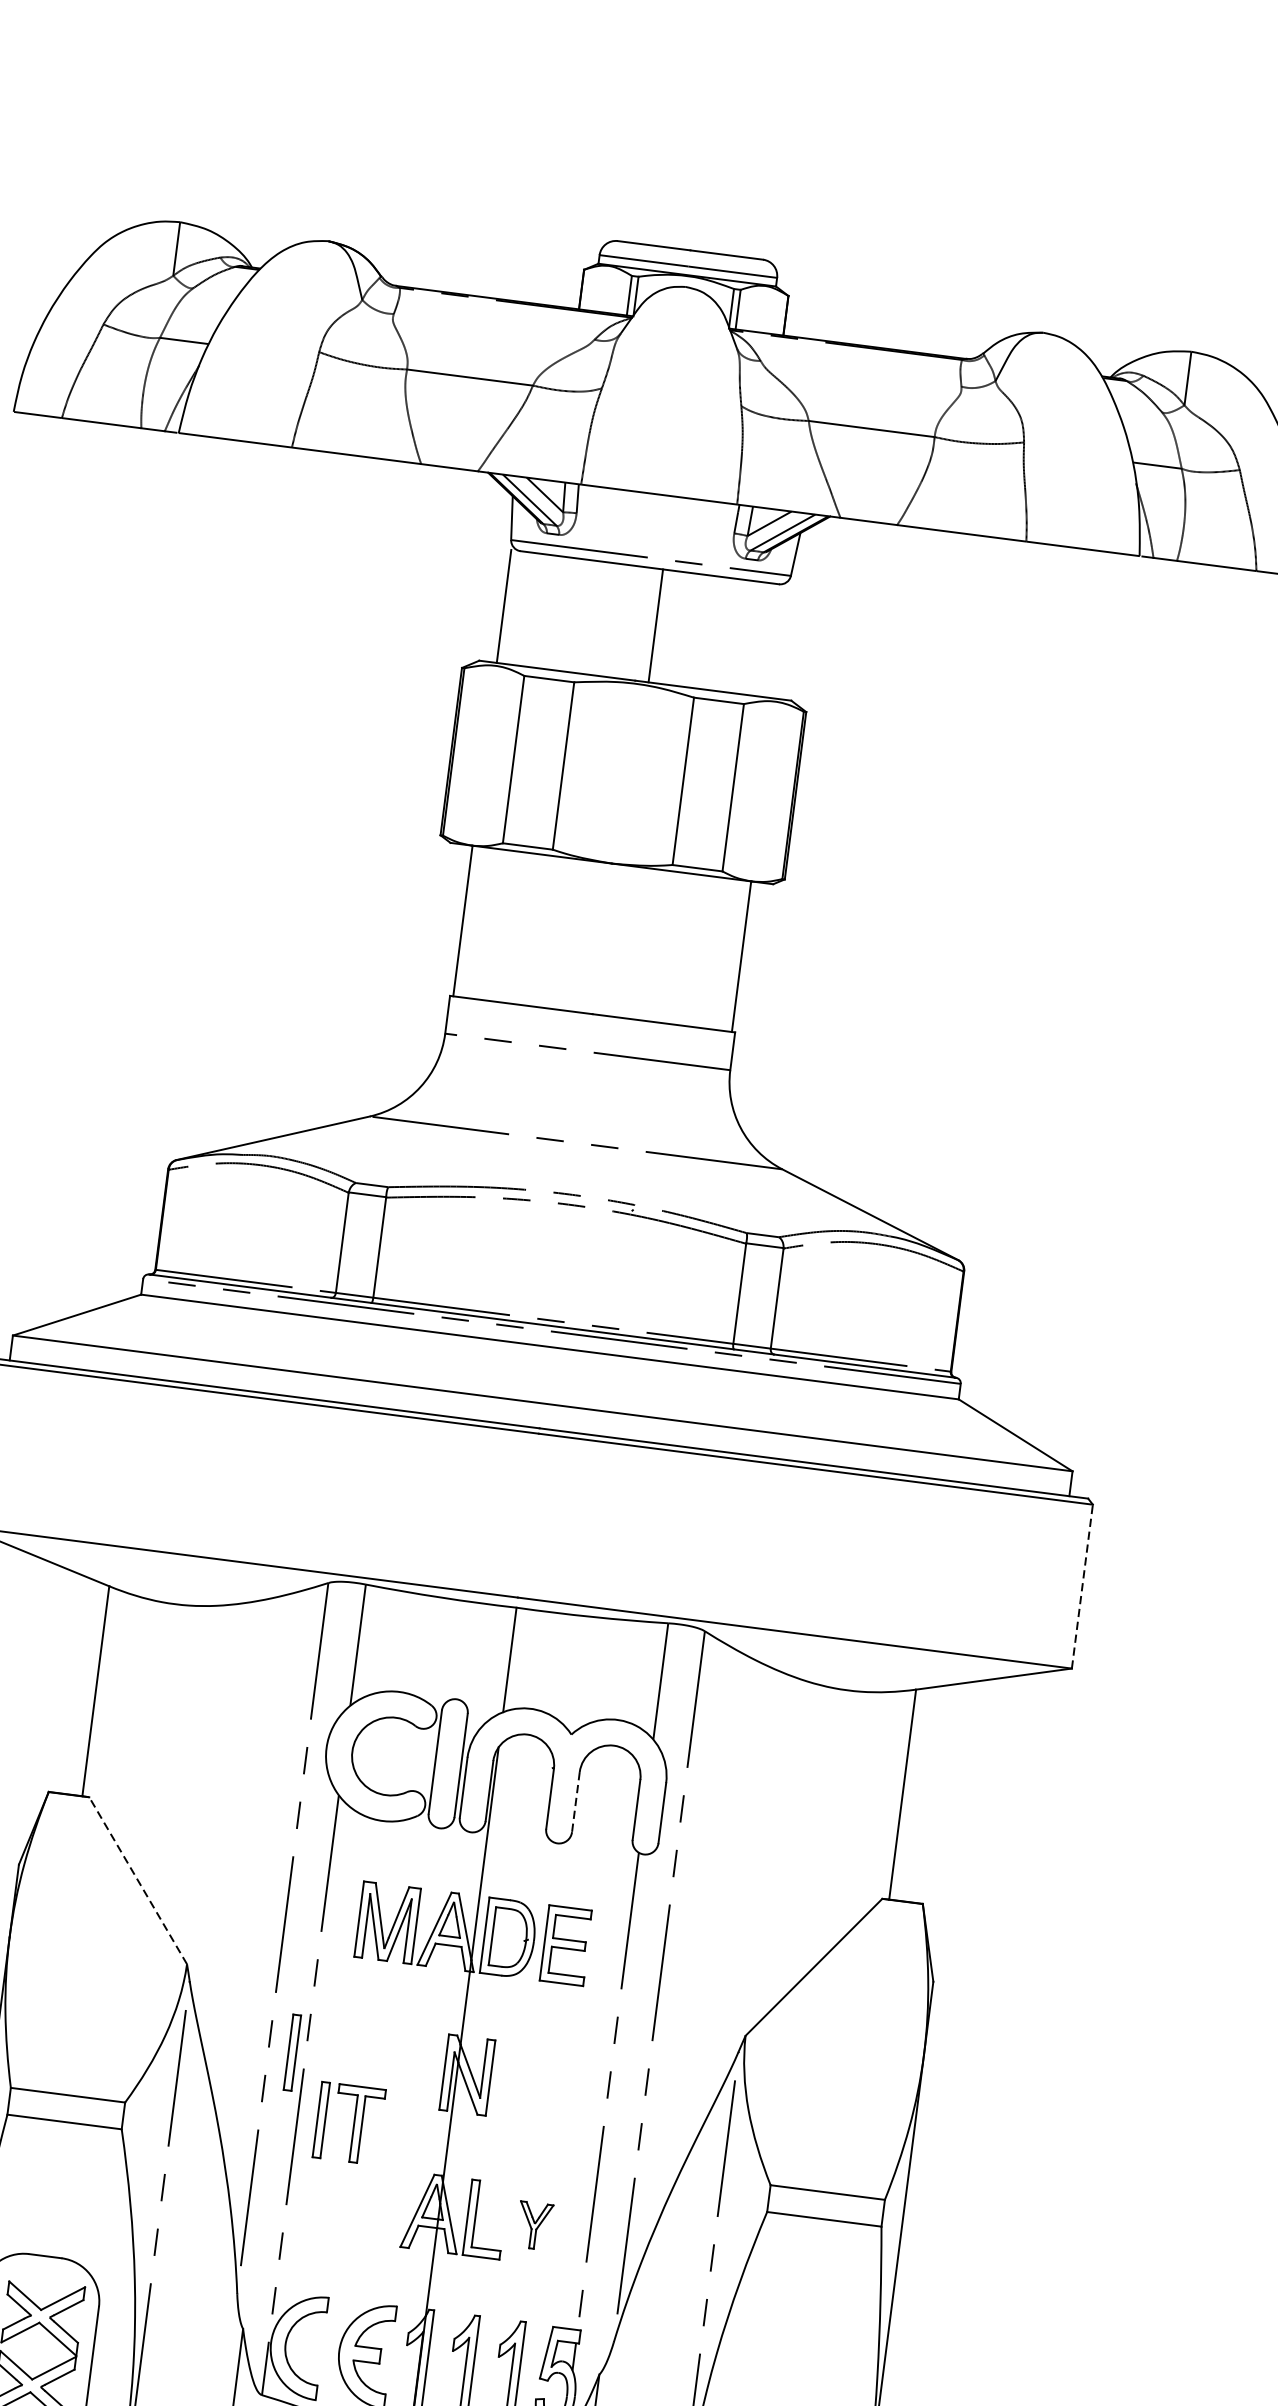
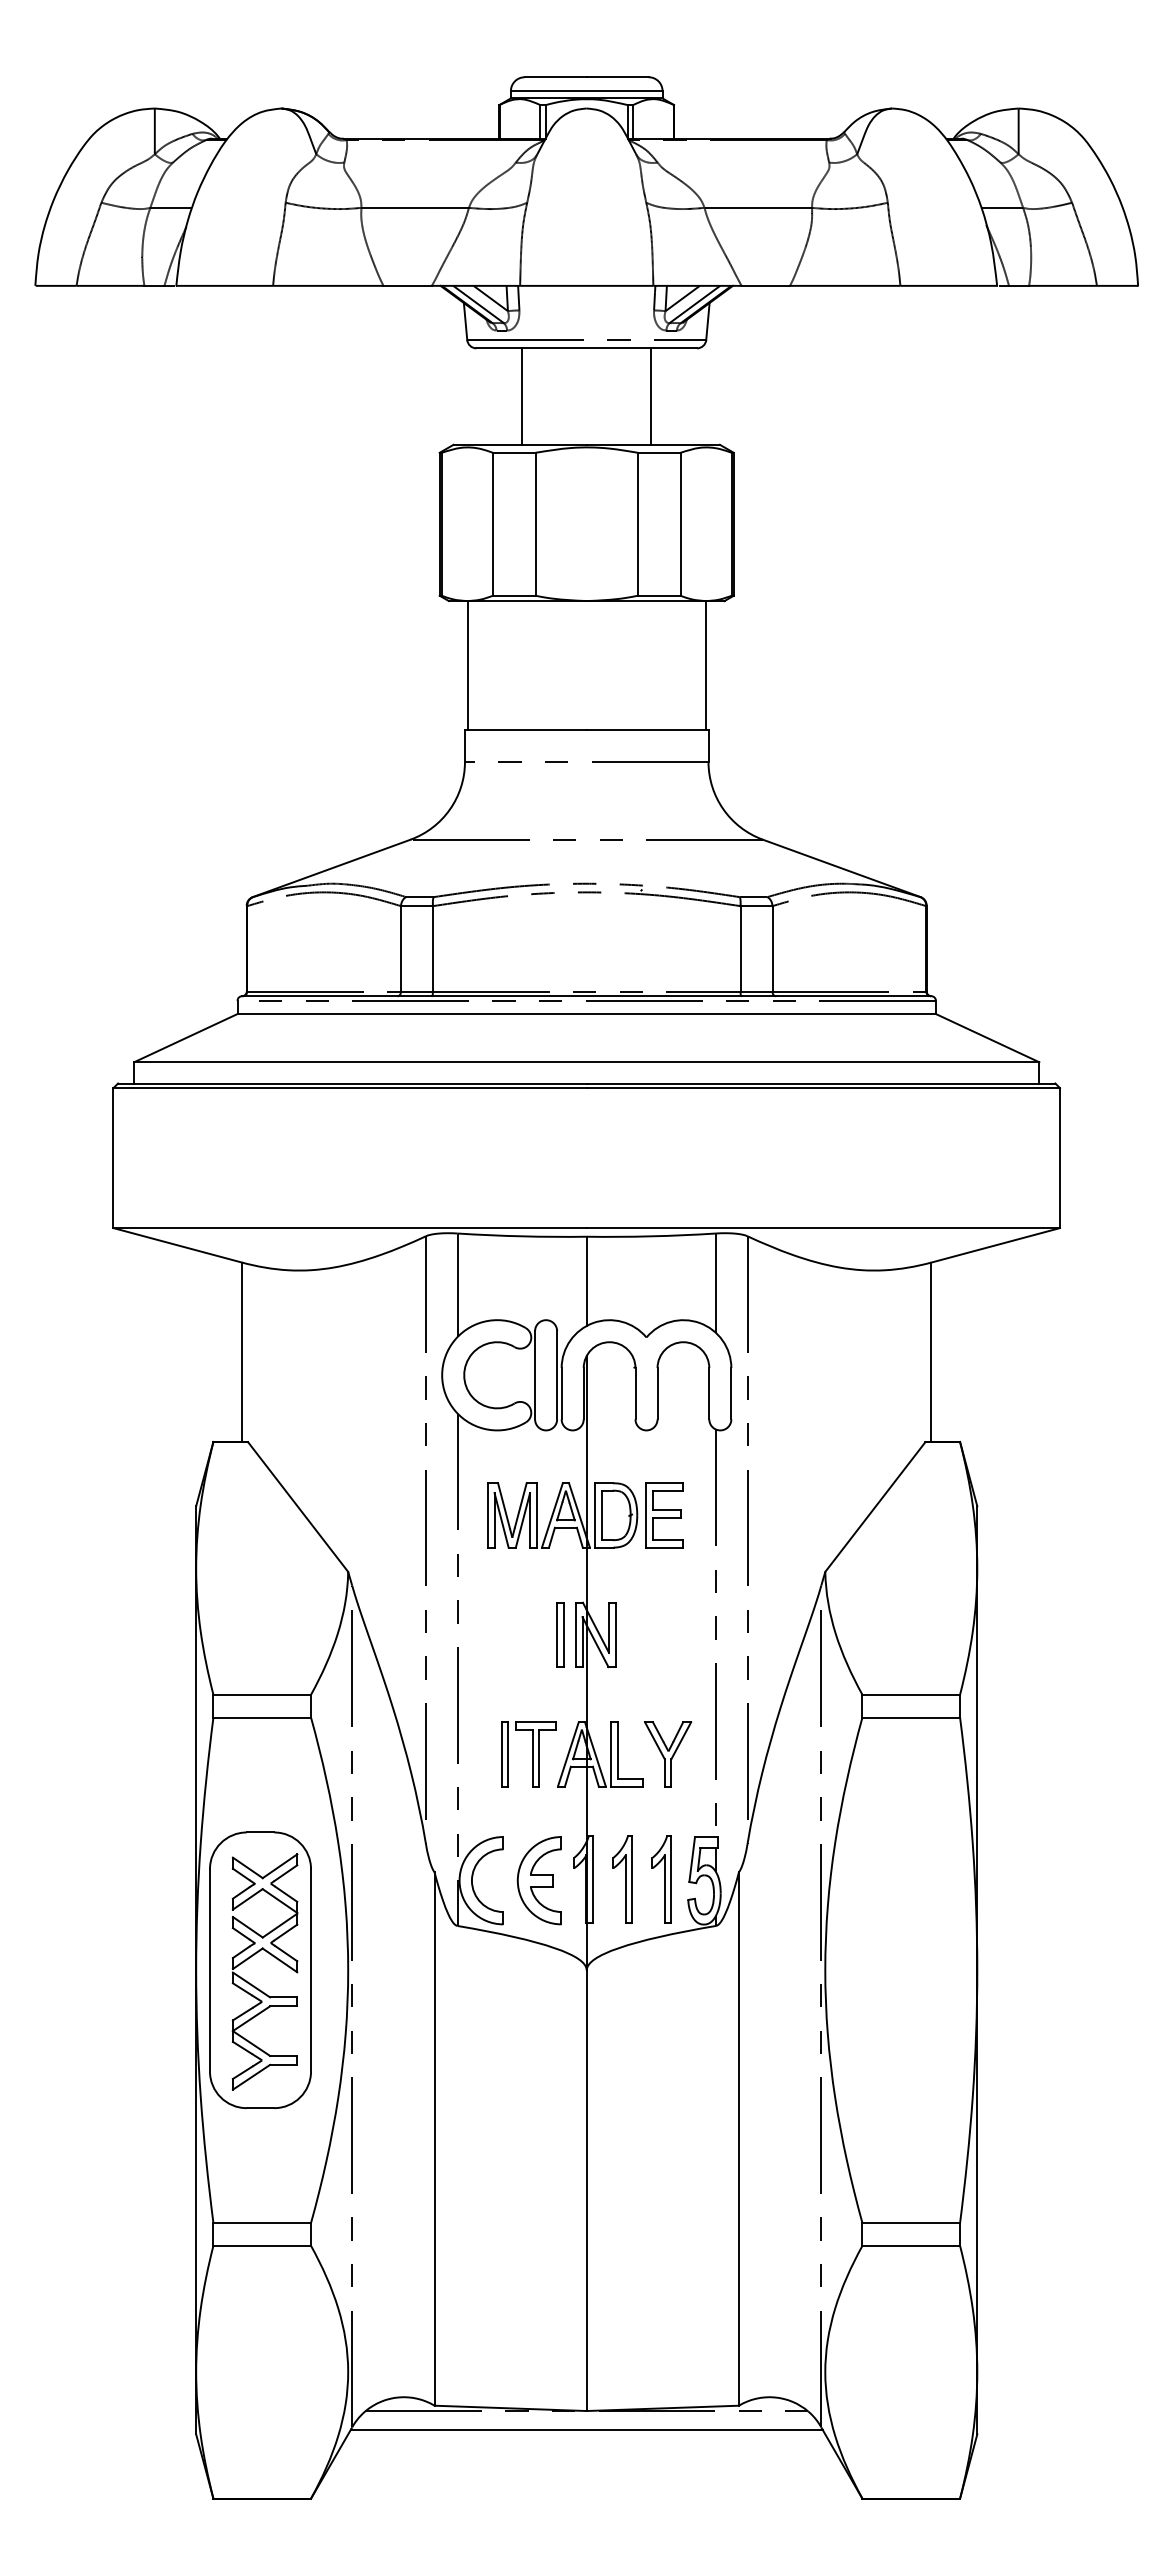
line: (504, 606) -> (522, 396), moved
line: (656, 625) -> (651, 396), moved
line: (1082, 1587) -> (1060, 1158), dashed -> solid
line: (575, 1801) -> (657, 1393), dashed -> solid
line: (138, 1880) -> (298, 1506), dashed -> solid
part: (292, 2052) -> (560, 1634), moved
part: (349, 2123) -> (528, 1754), moved
part: (534, 2226) -> (668, 1754), size x1.67

